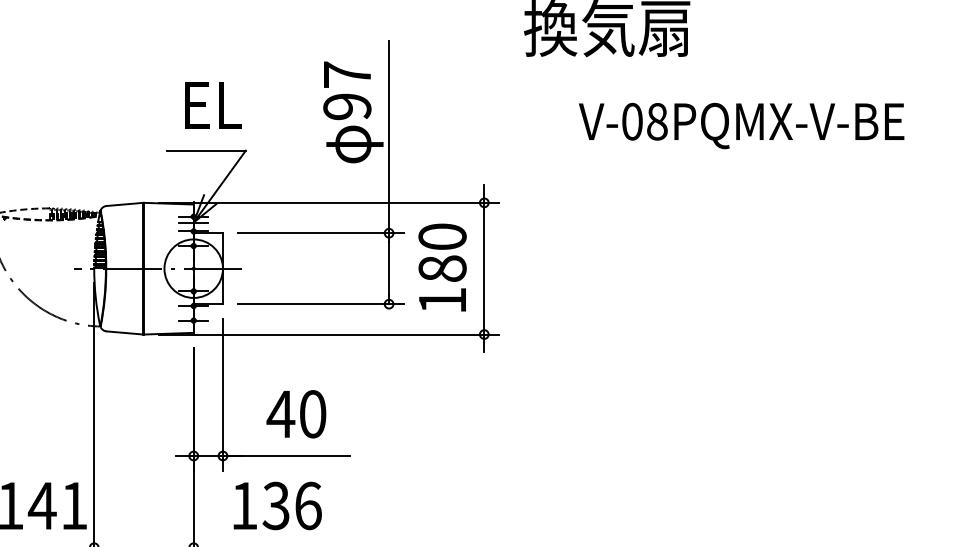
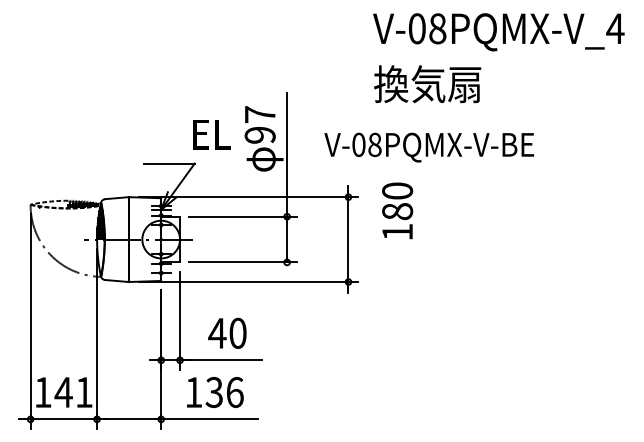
text: (212, 105) -> (211, 134), moved
text: (741, 125) -> (429, 147), moved
text: (442, 267) -> (397, 210), moved

